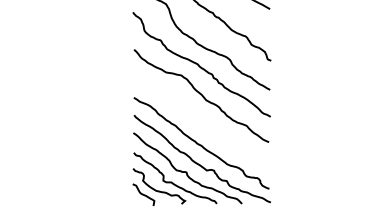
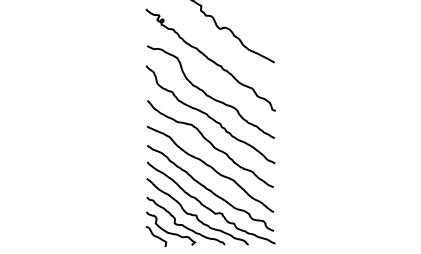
curve: (201, 121) -> (210, 167), added

